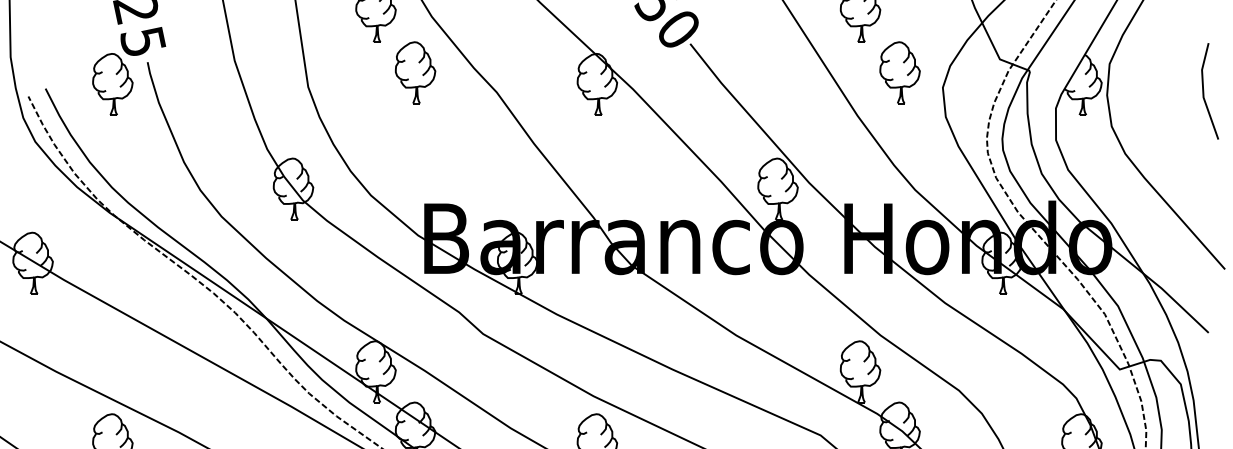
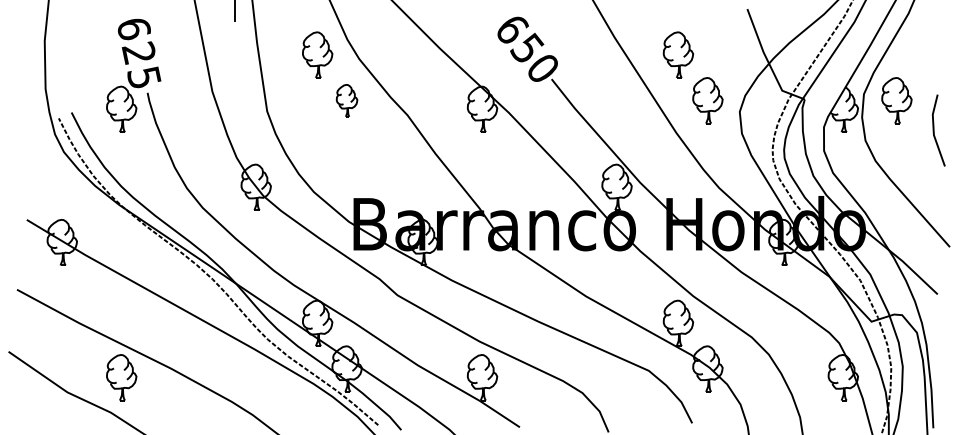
part: (414, 72) -> (346, 100), size x0.7
part: (1153, 72) -> (896, 100), added
line: (1204, 91) -> (934, 130), moved

